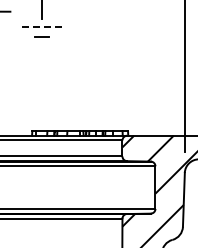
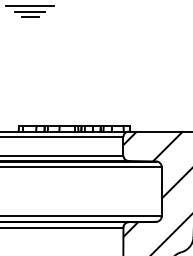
line: (42, 26) -> (30, 4), dashed -> solid
line: (41, 32) -> (29, 11), added

